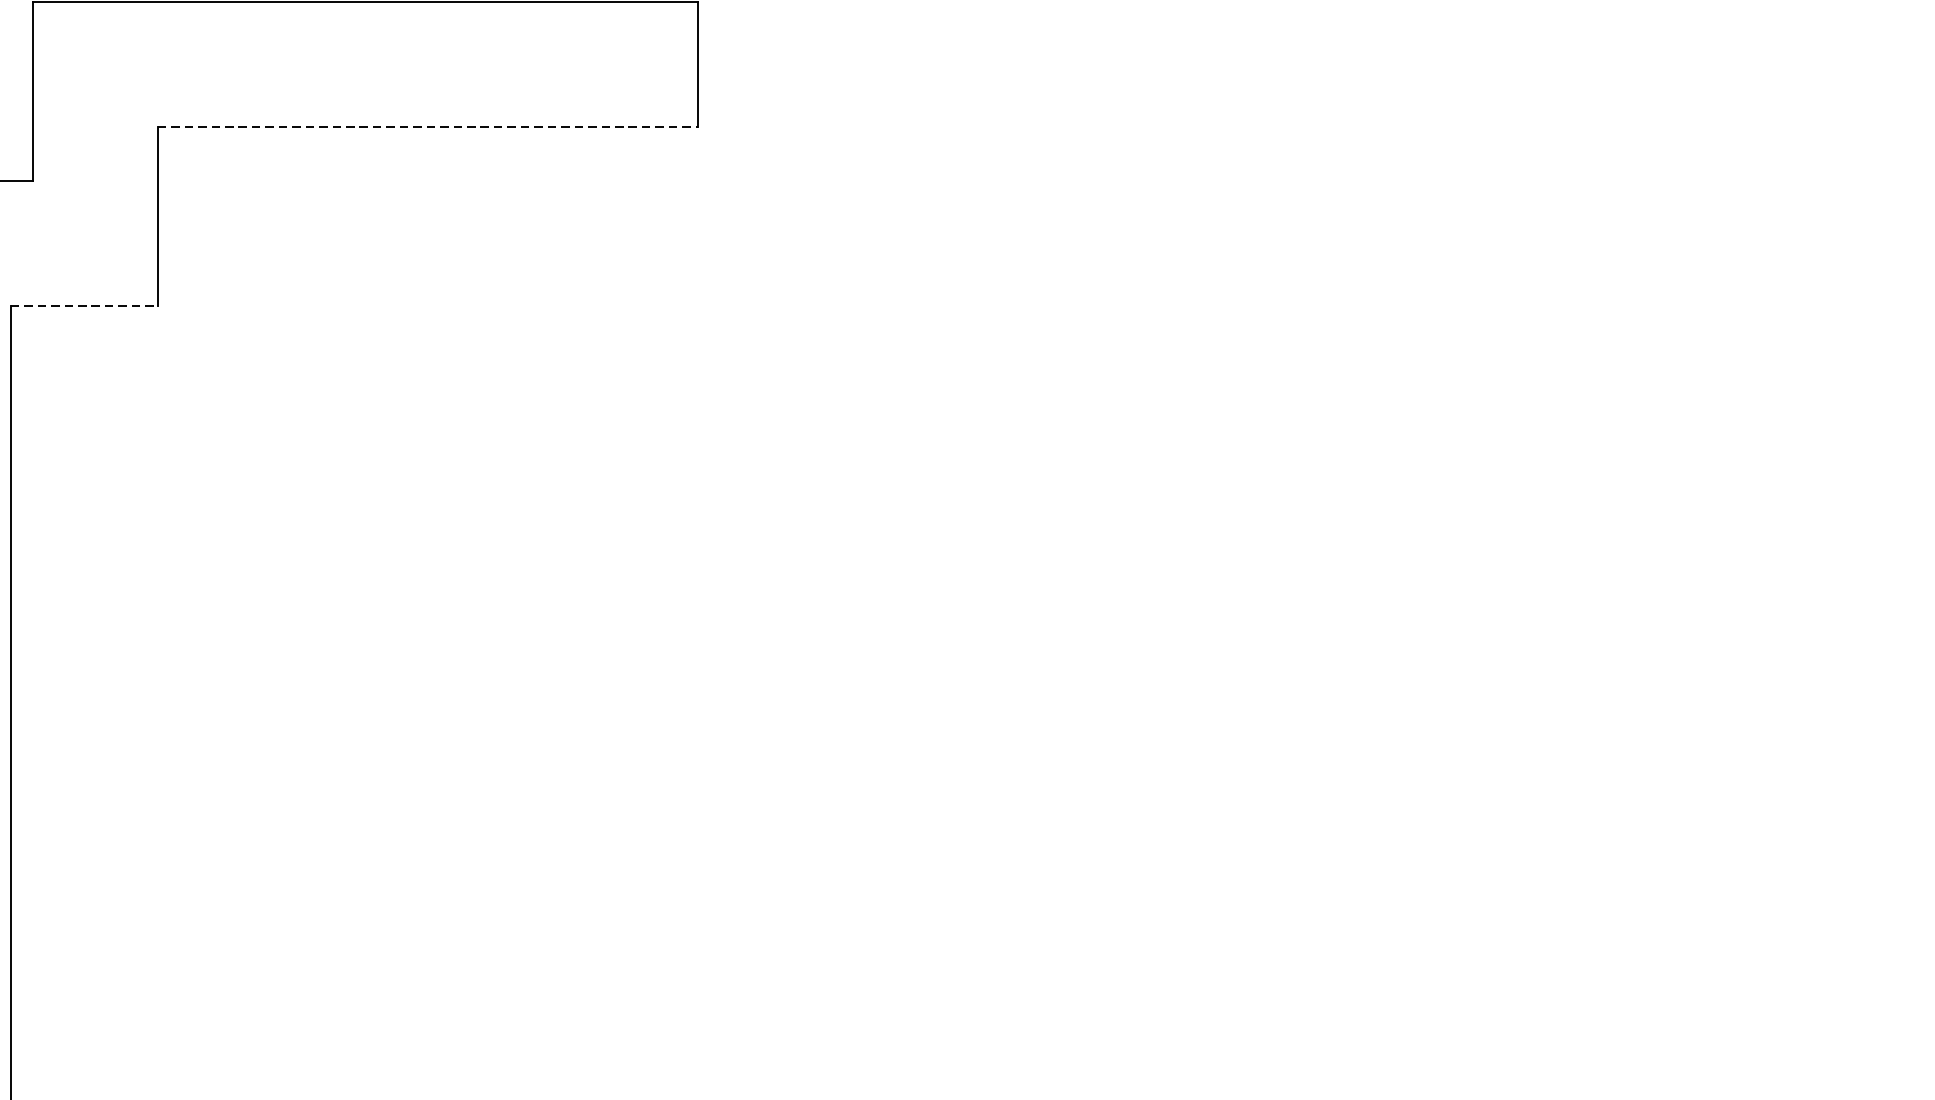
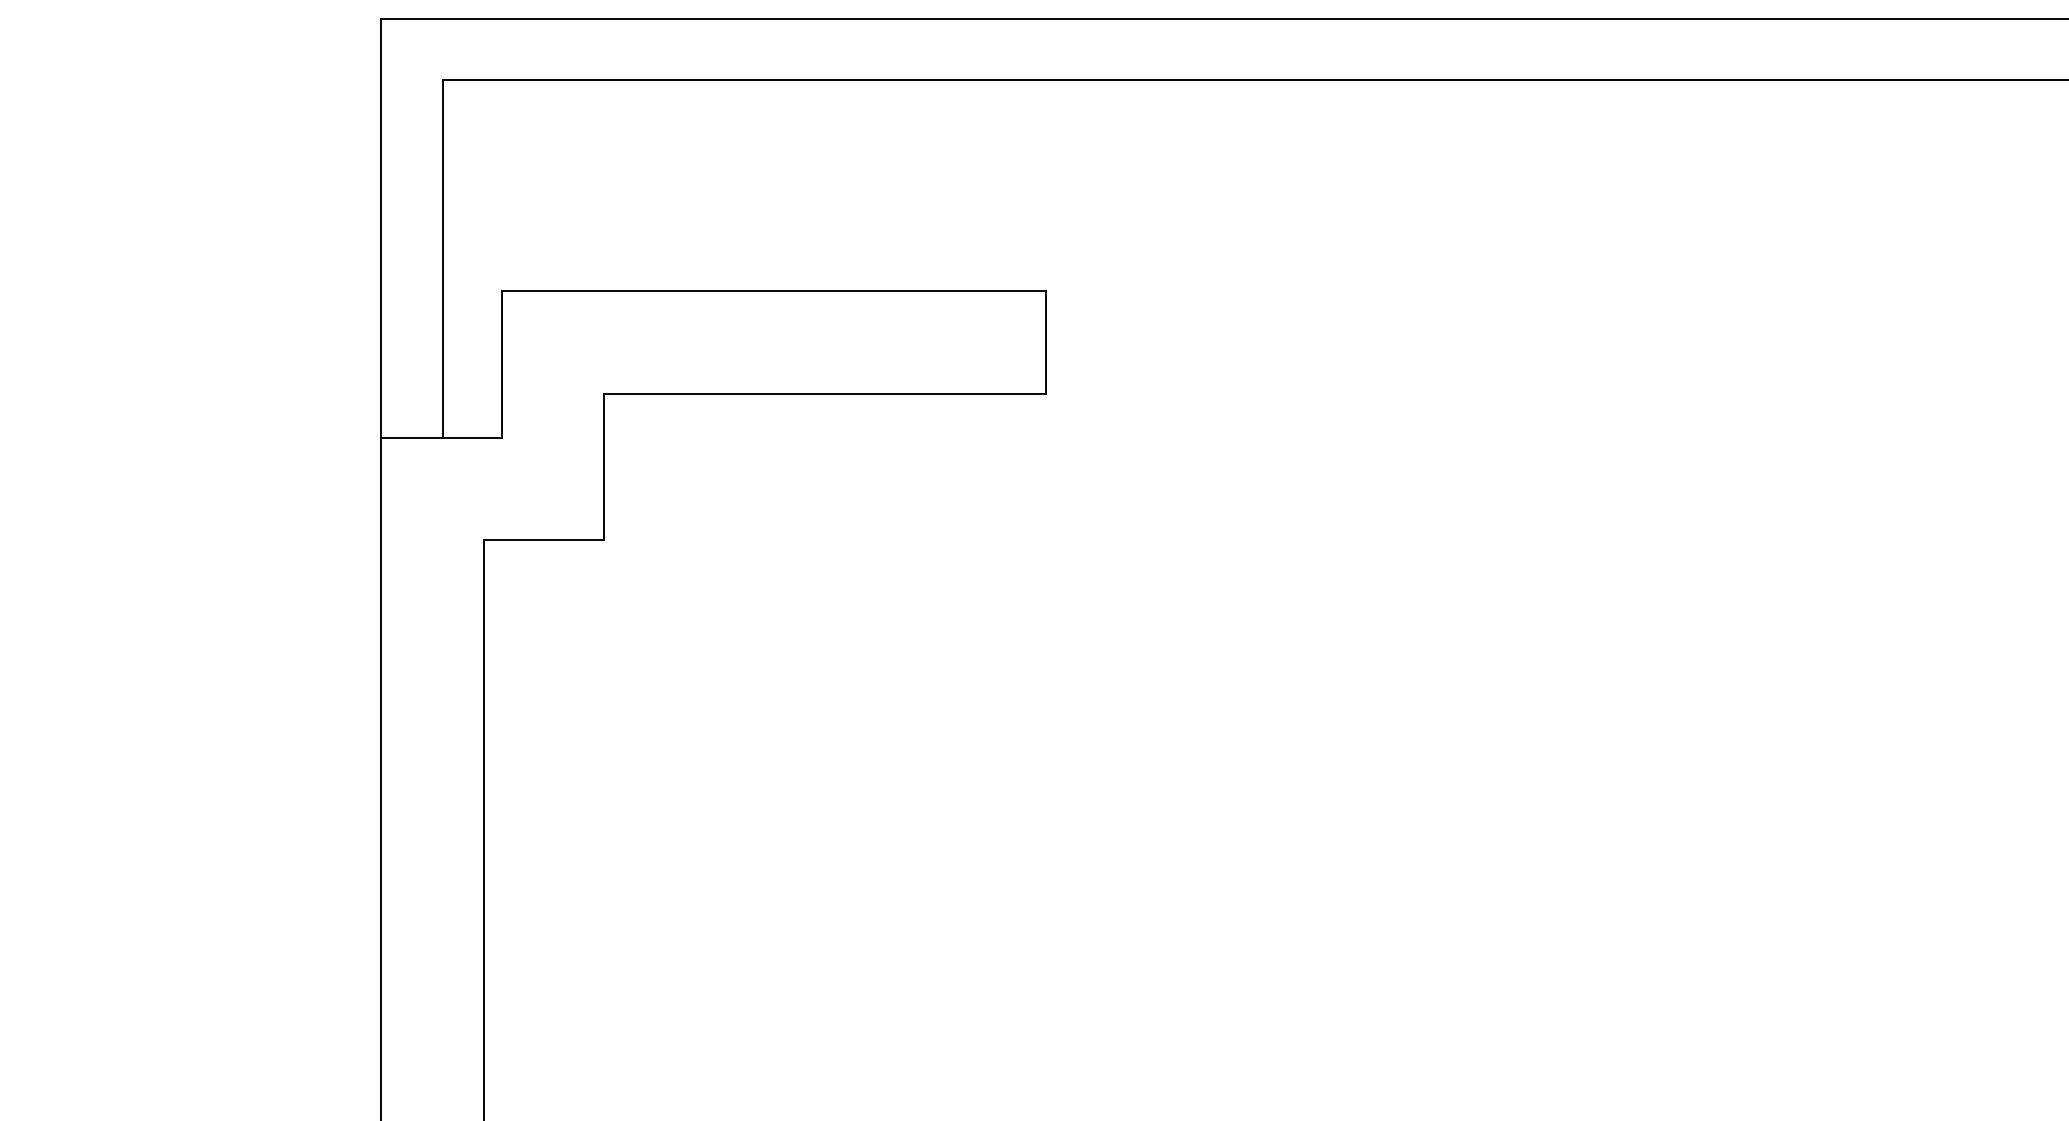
line: (427, 126) -> (824, 393), dashed -> solid
line: (85, 306) -> (544, 540), dashed -> solid

